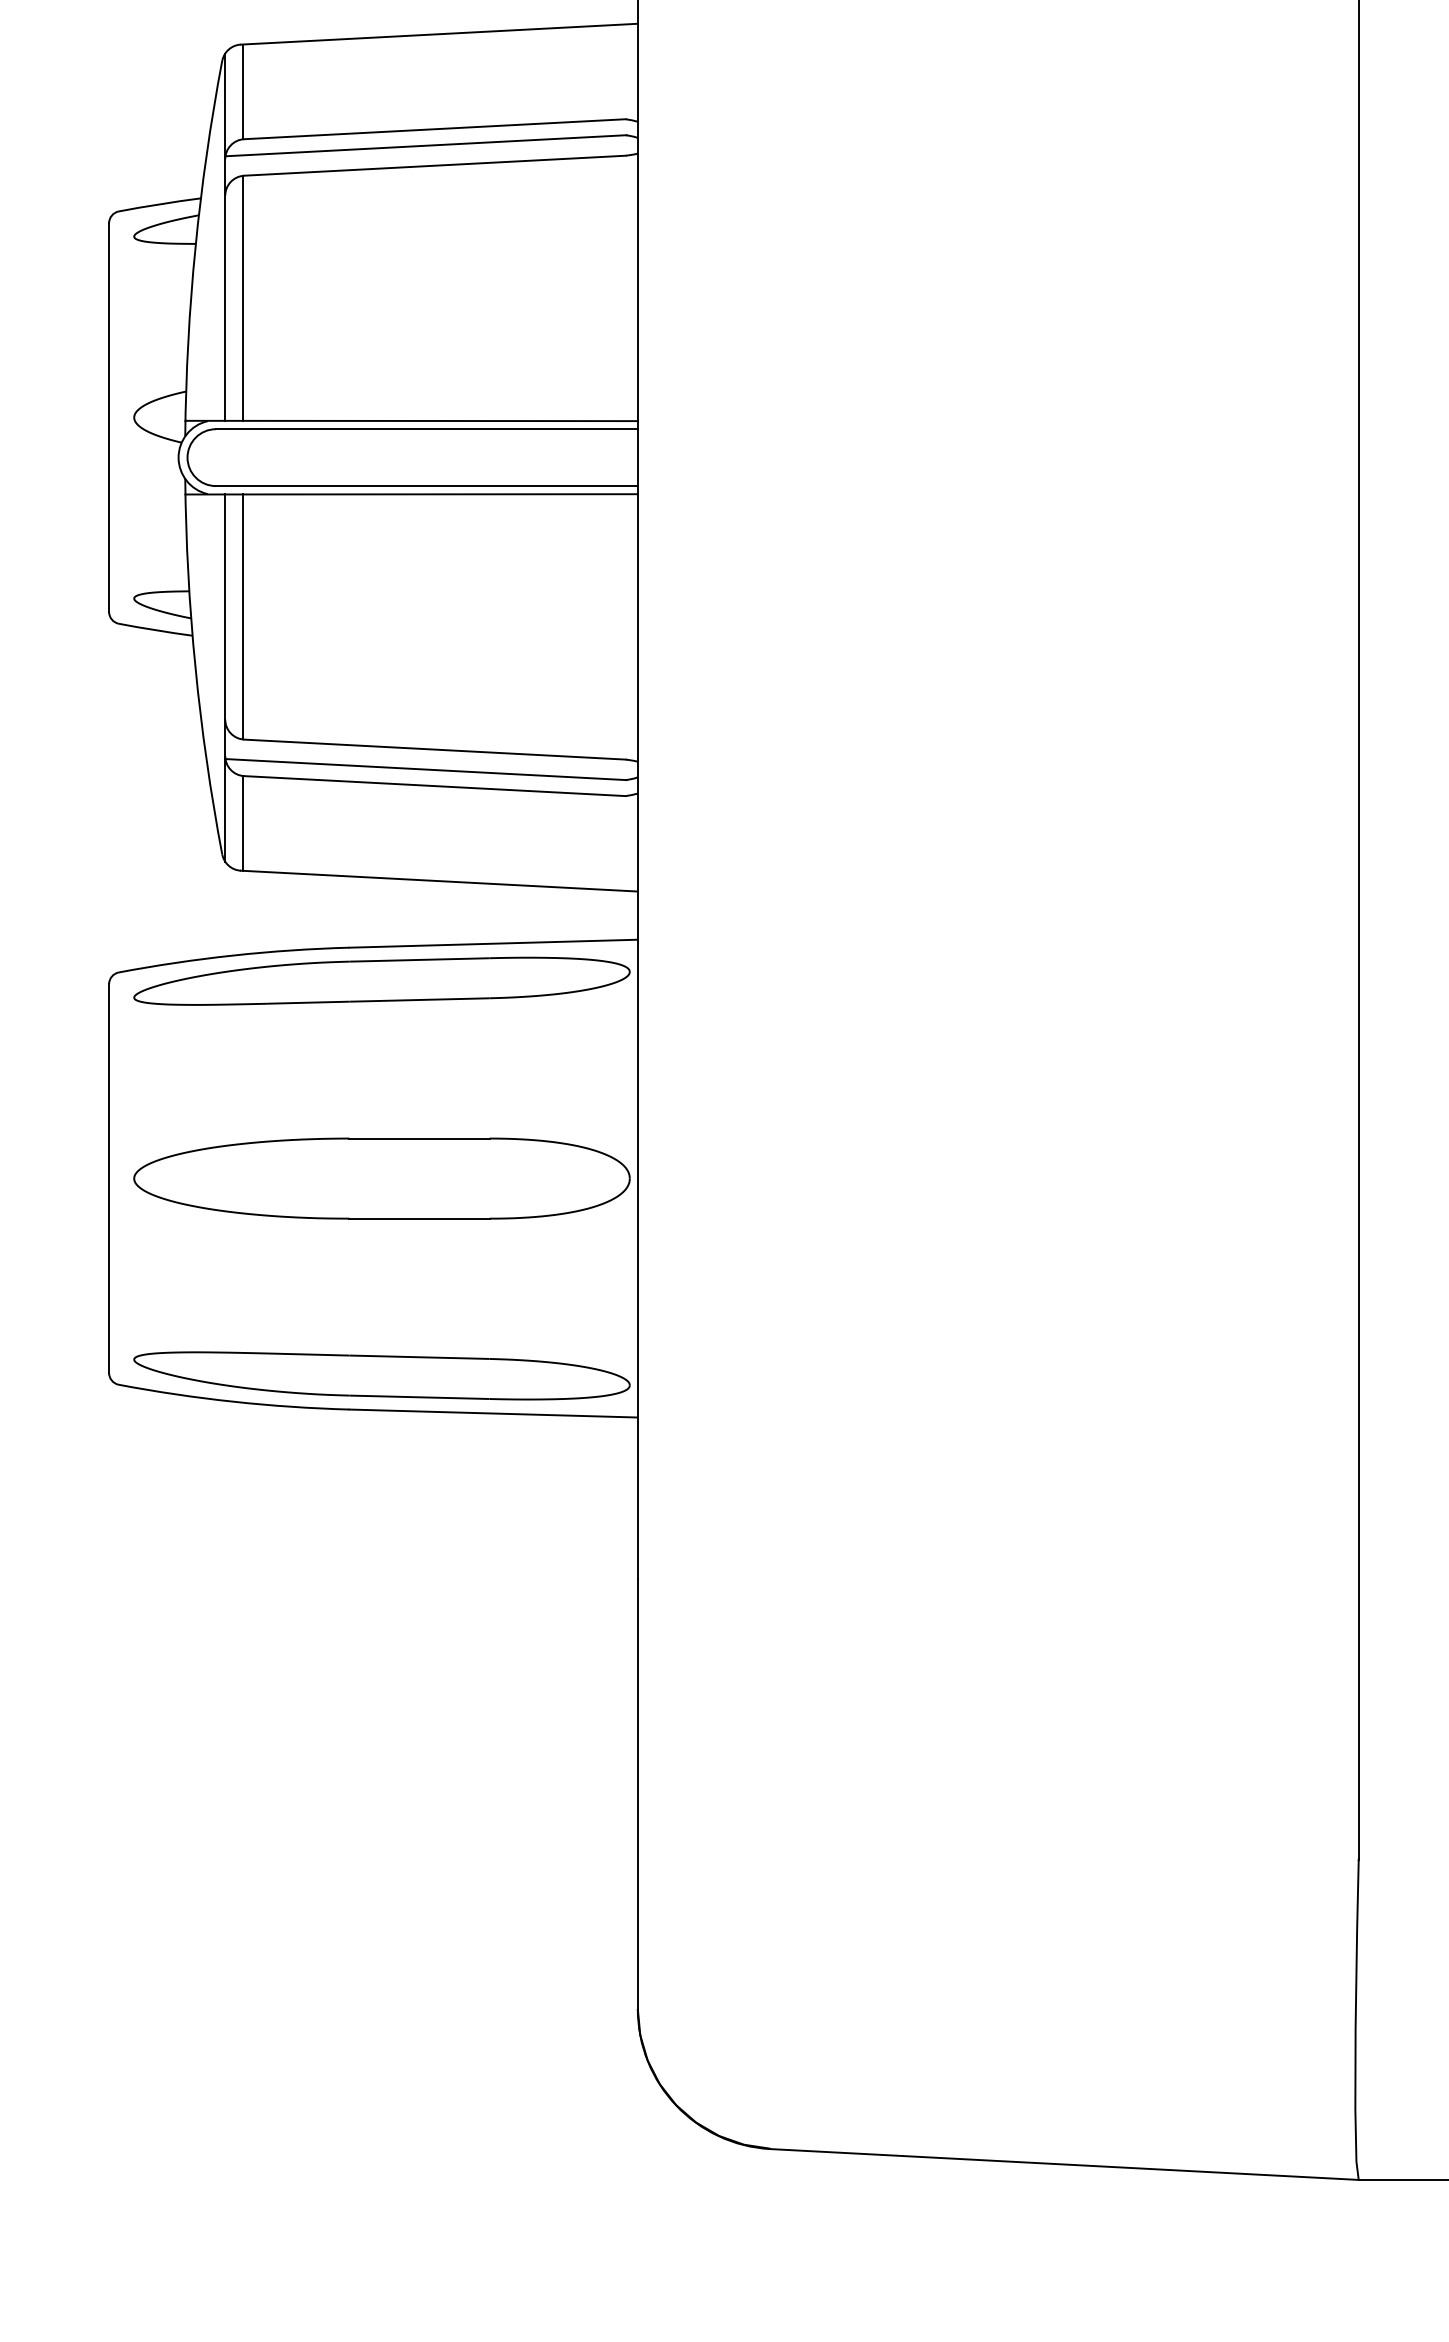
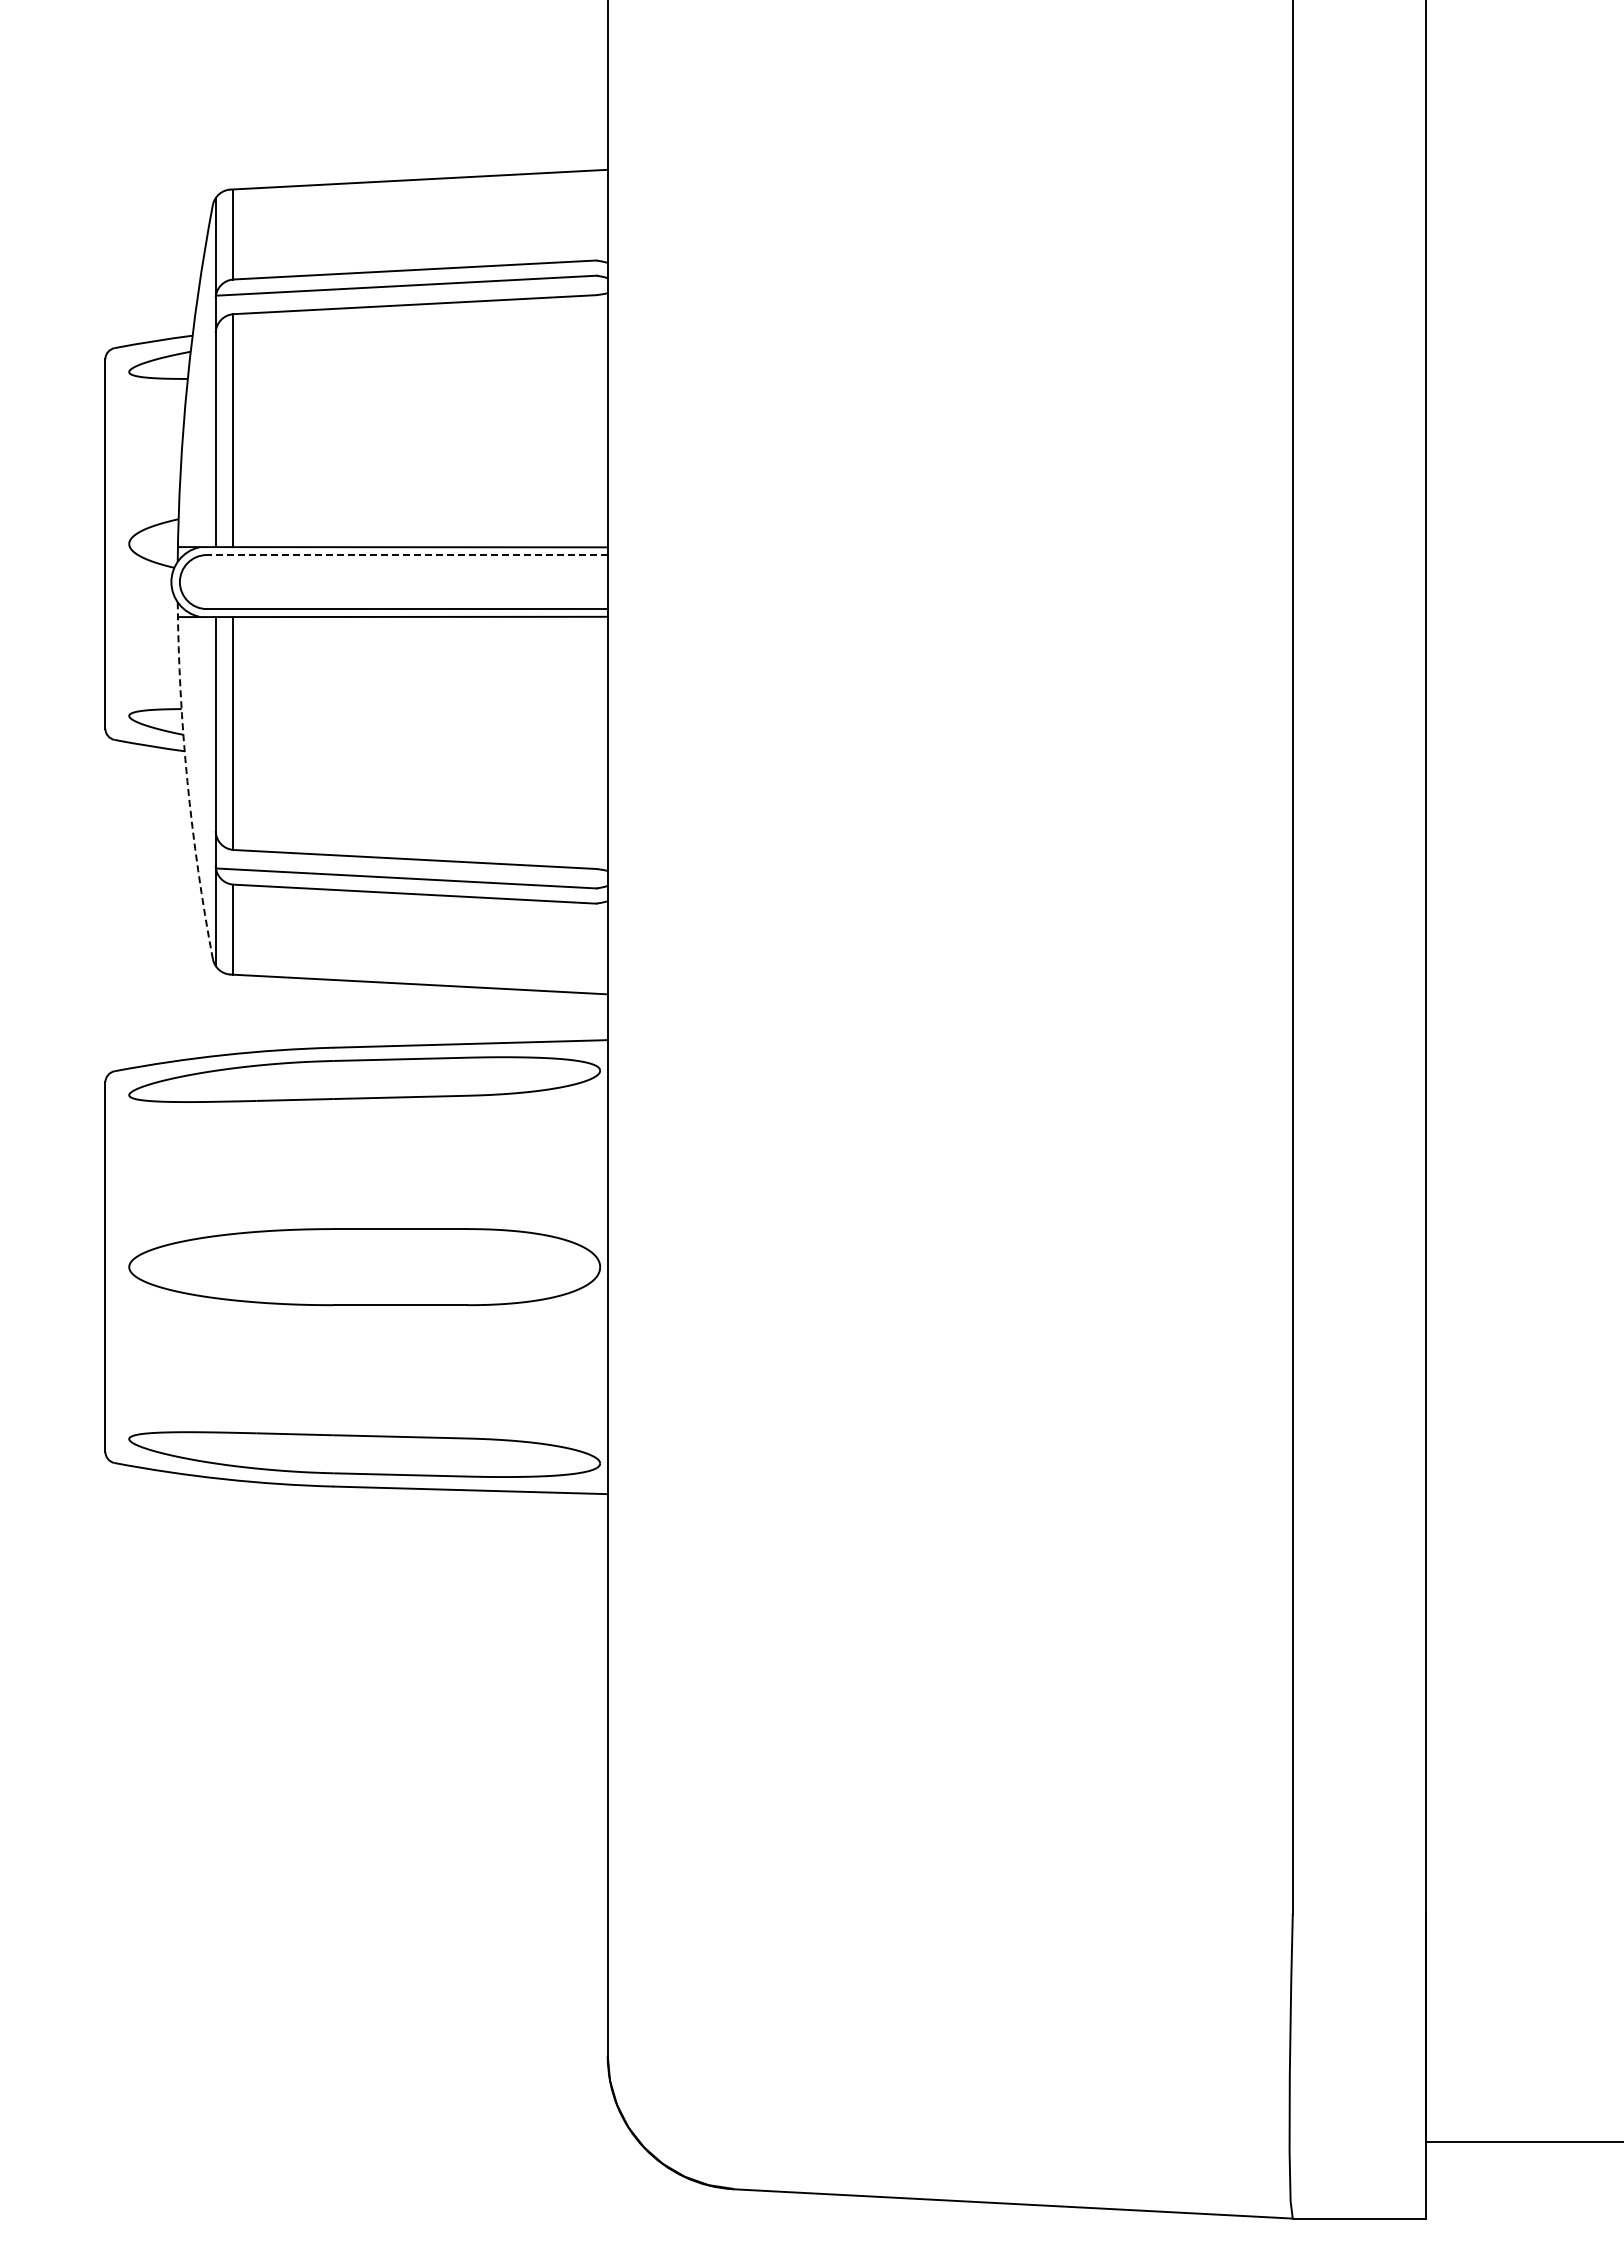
line: (426, 429) -> (406, 555), solid -> dashed
arc: (195, 667) -> (187, 781), solid -> dashed

